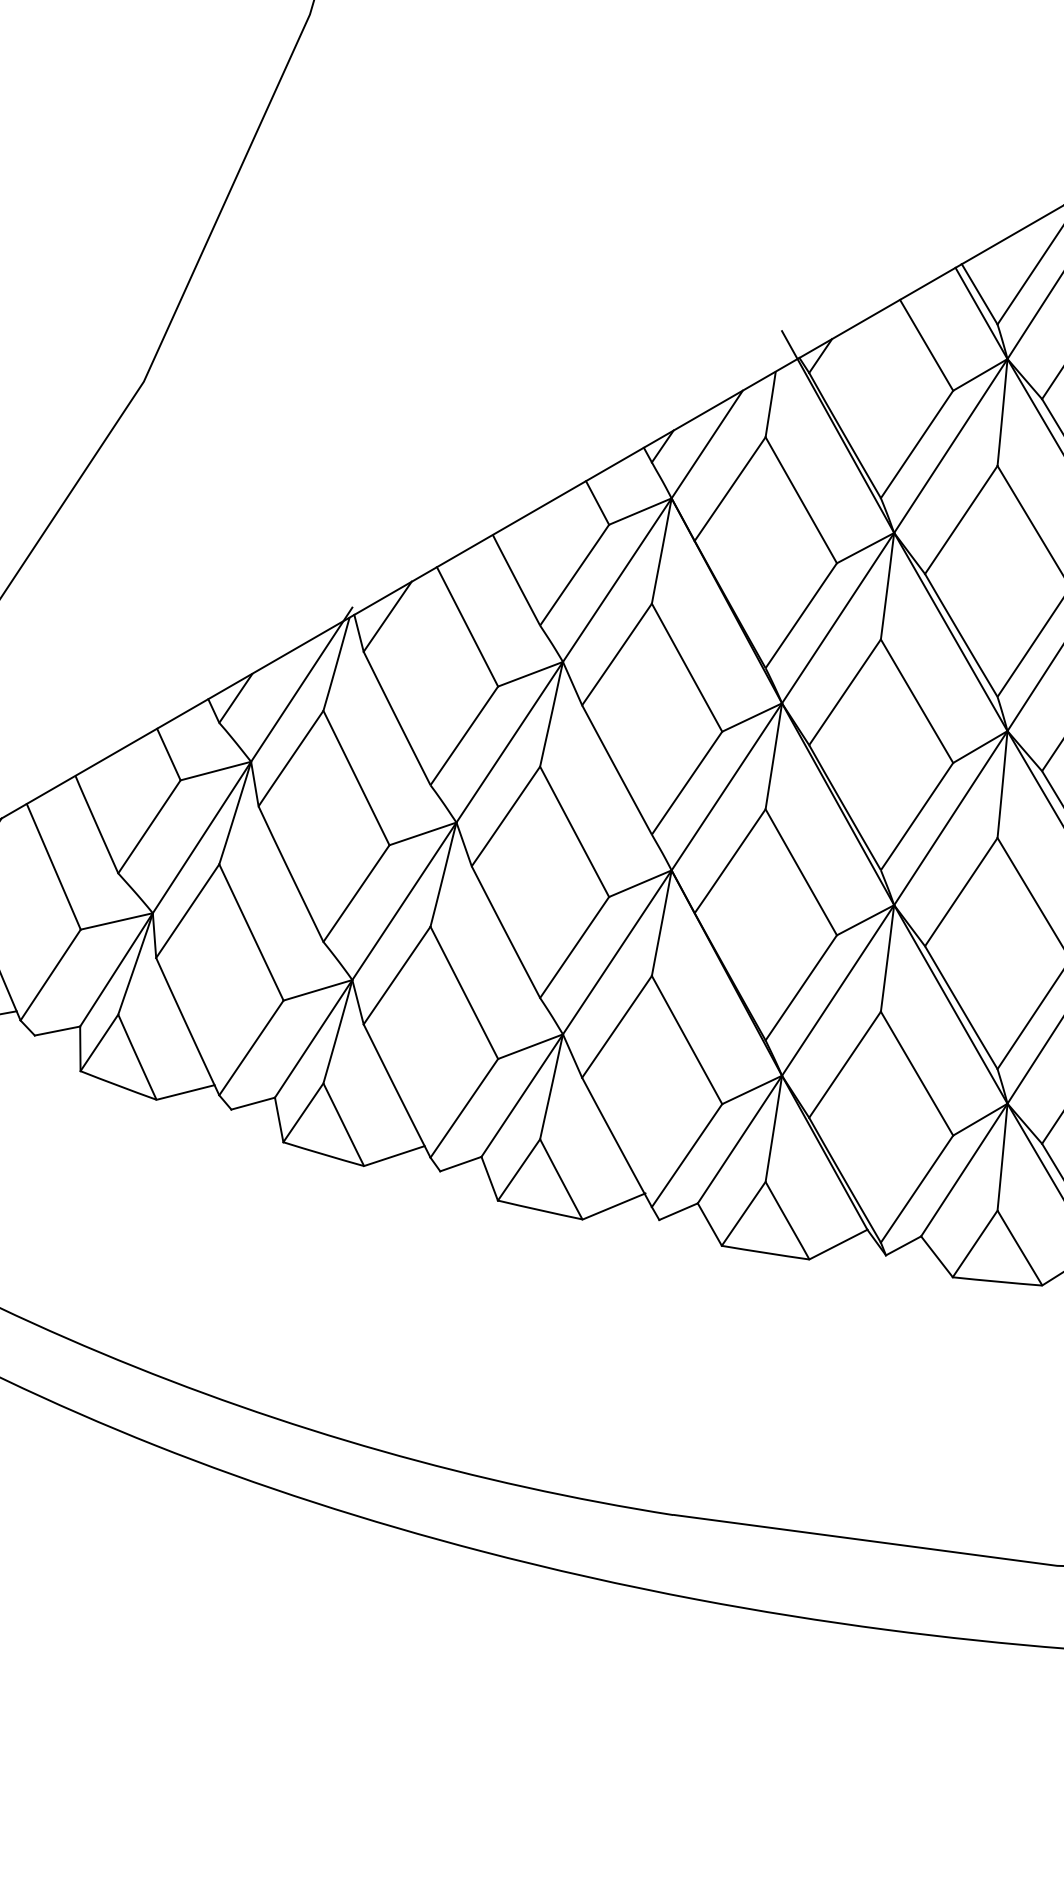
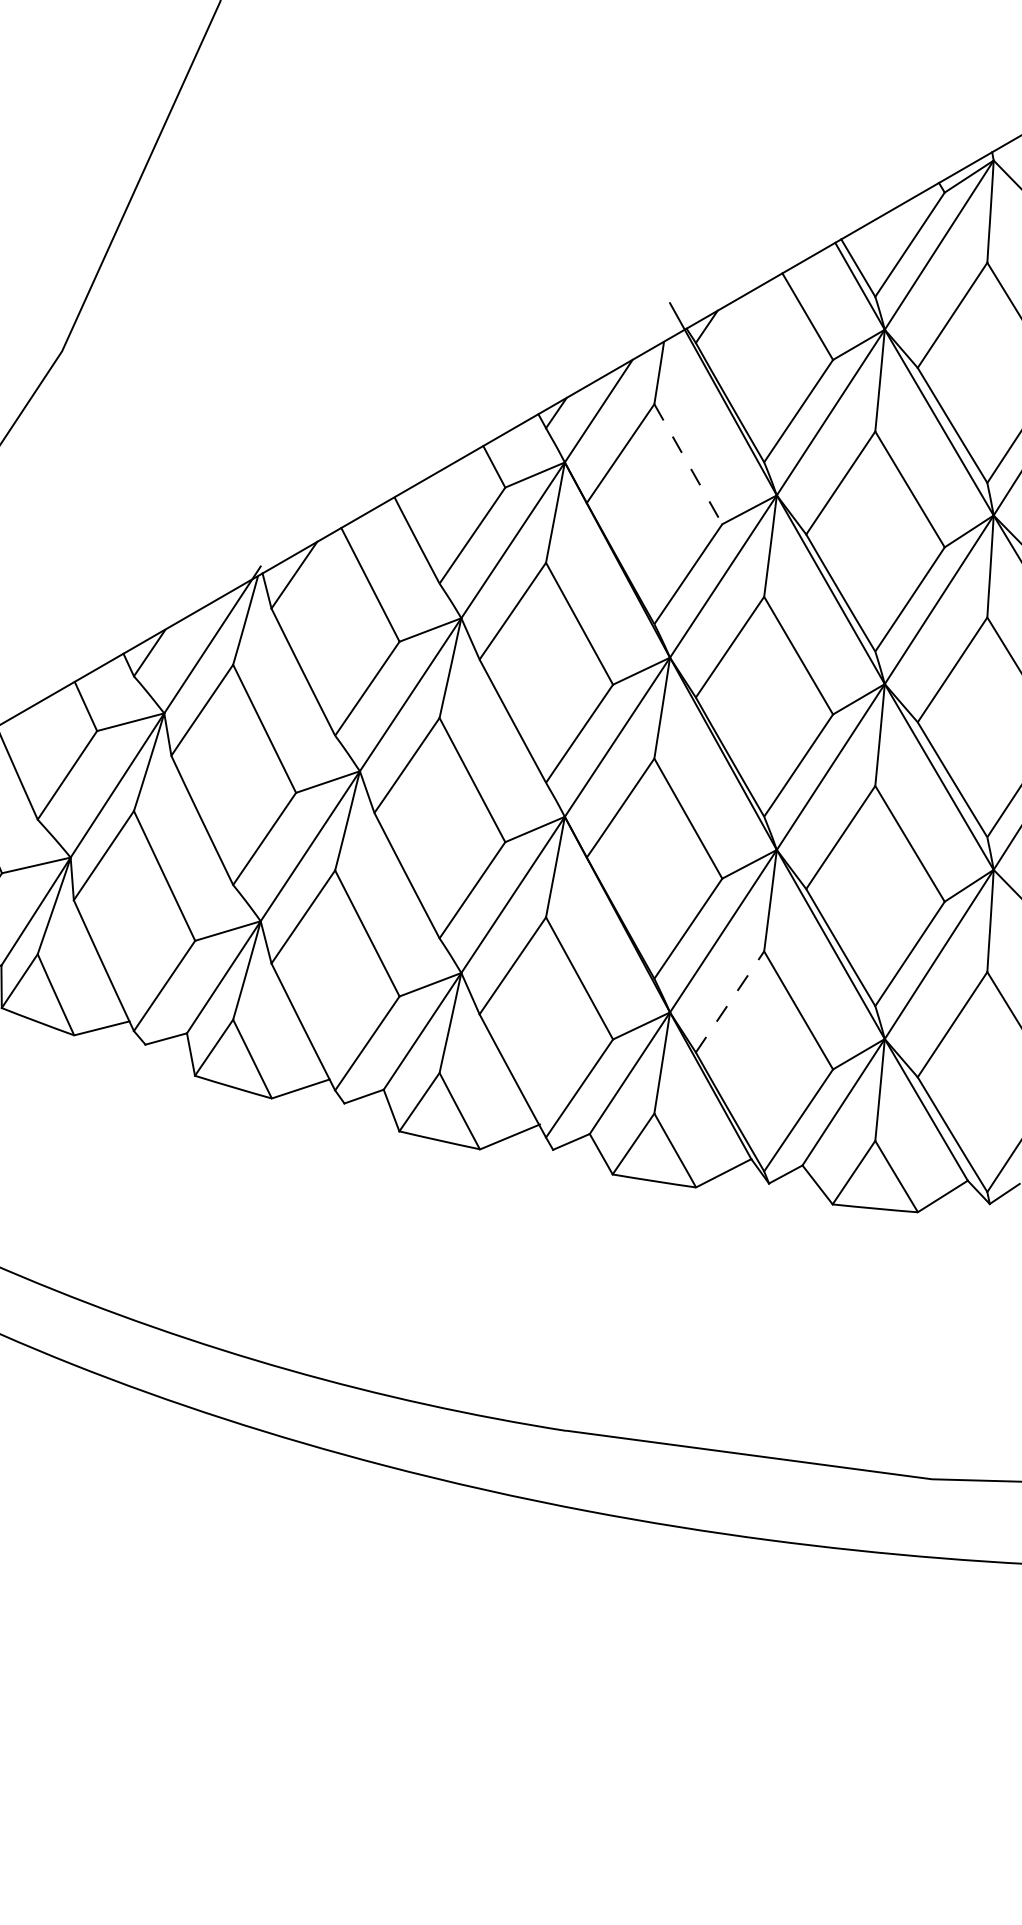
line: (801, 500) -> (688, 464), solid -> dashed
line: (845, 1064) -> (730, 1001), solid -> dashed

